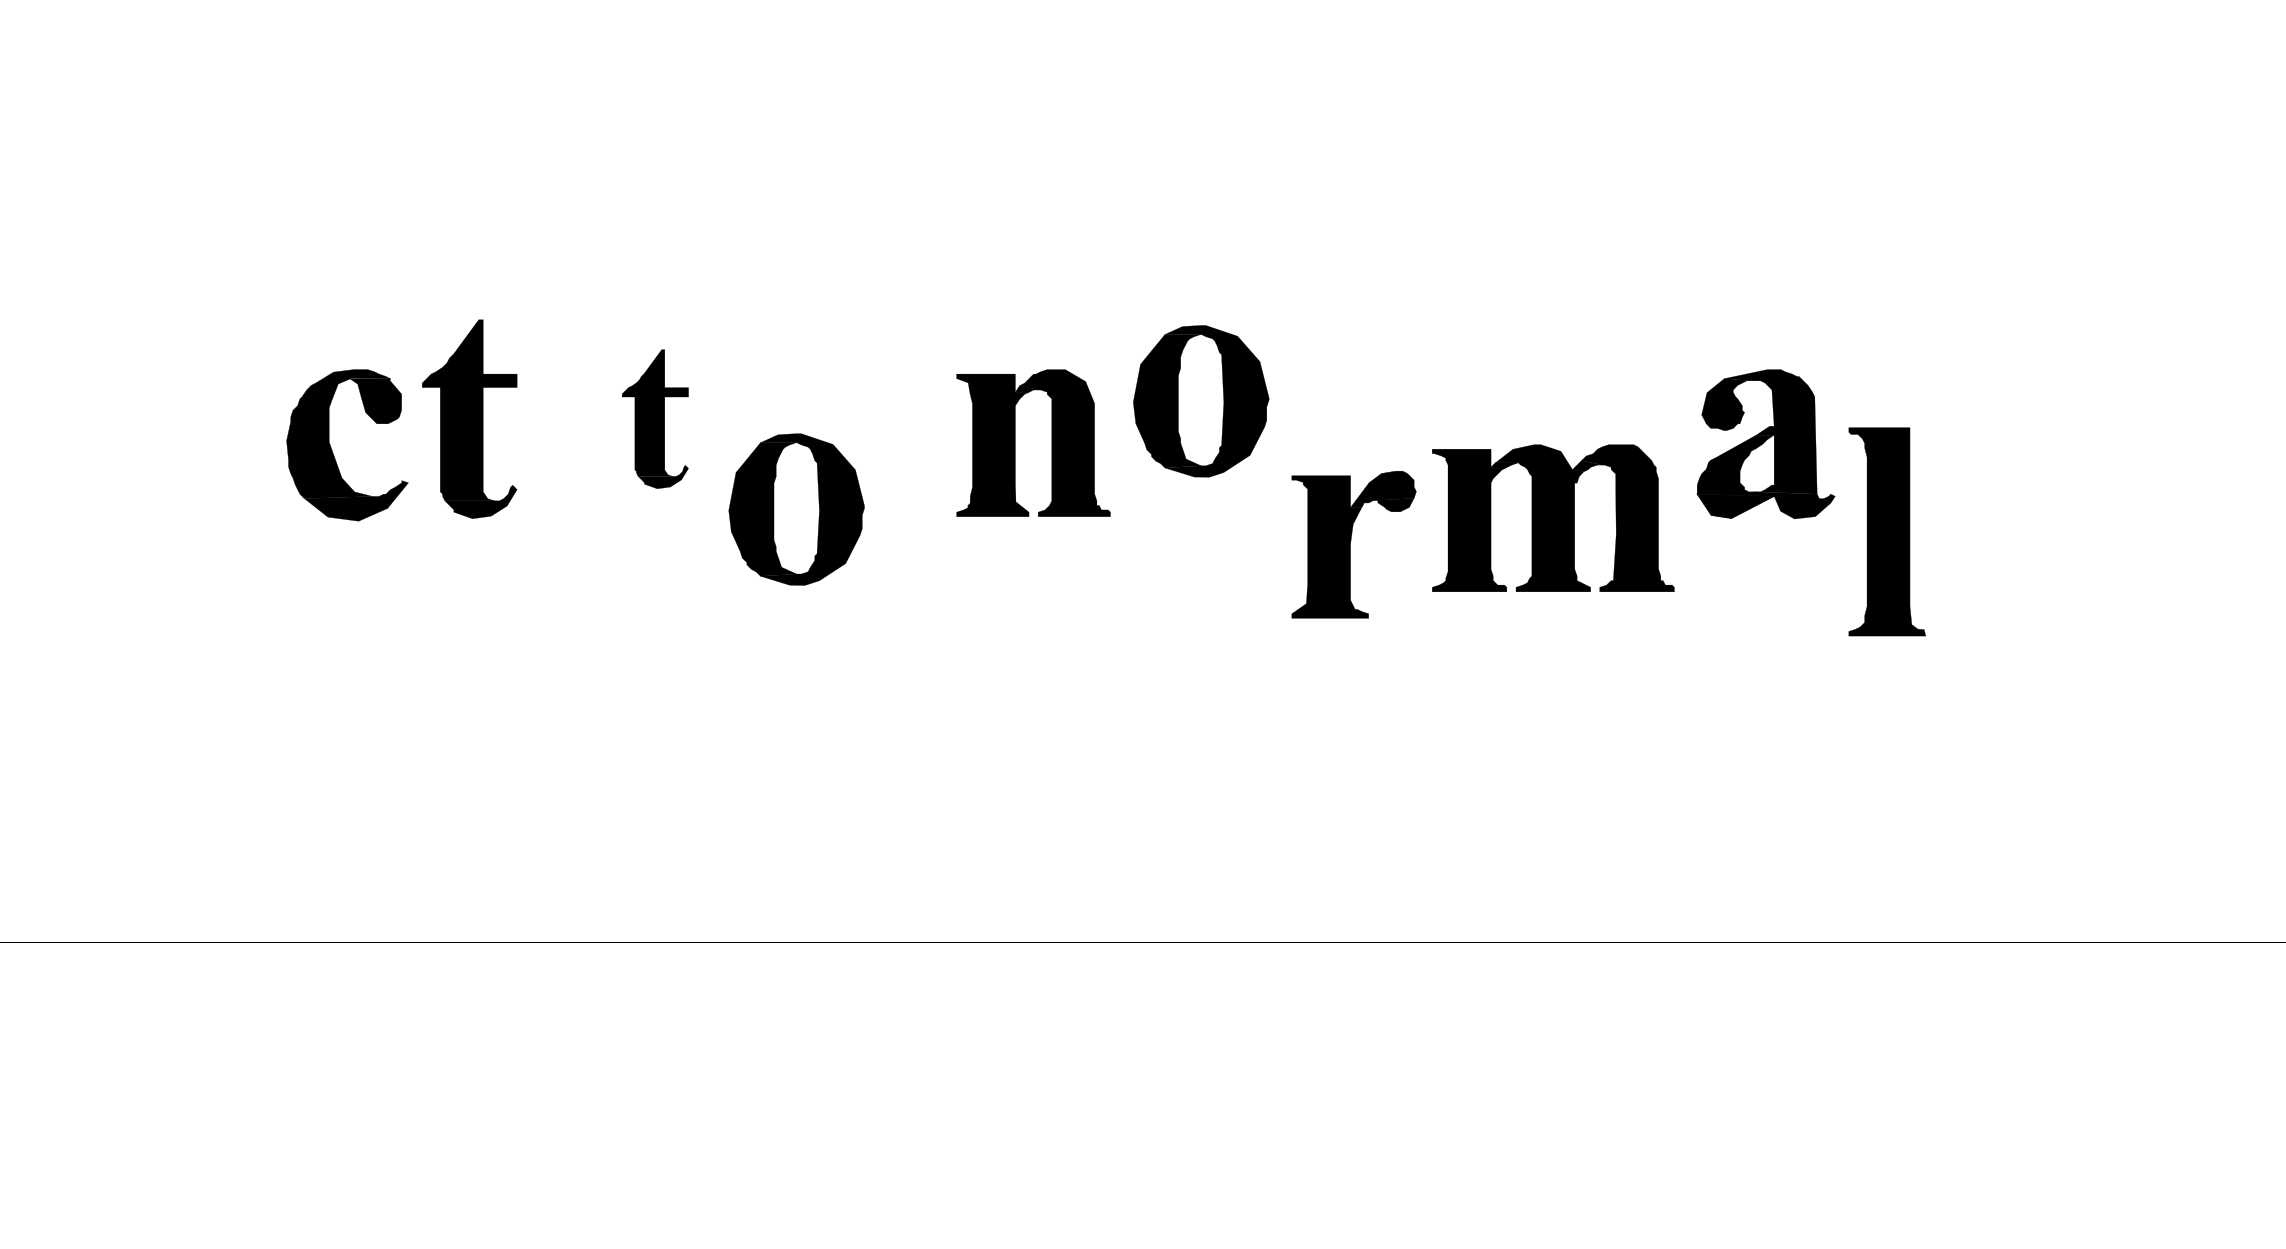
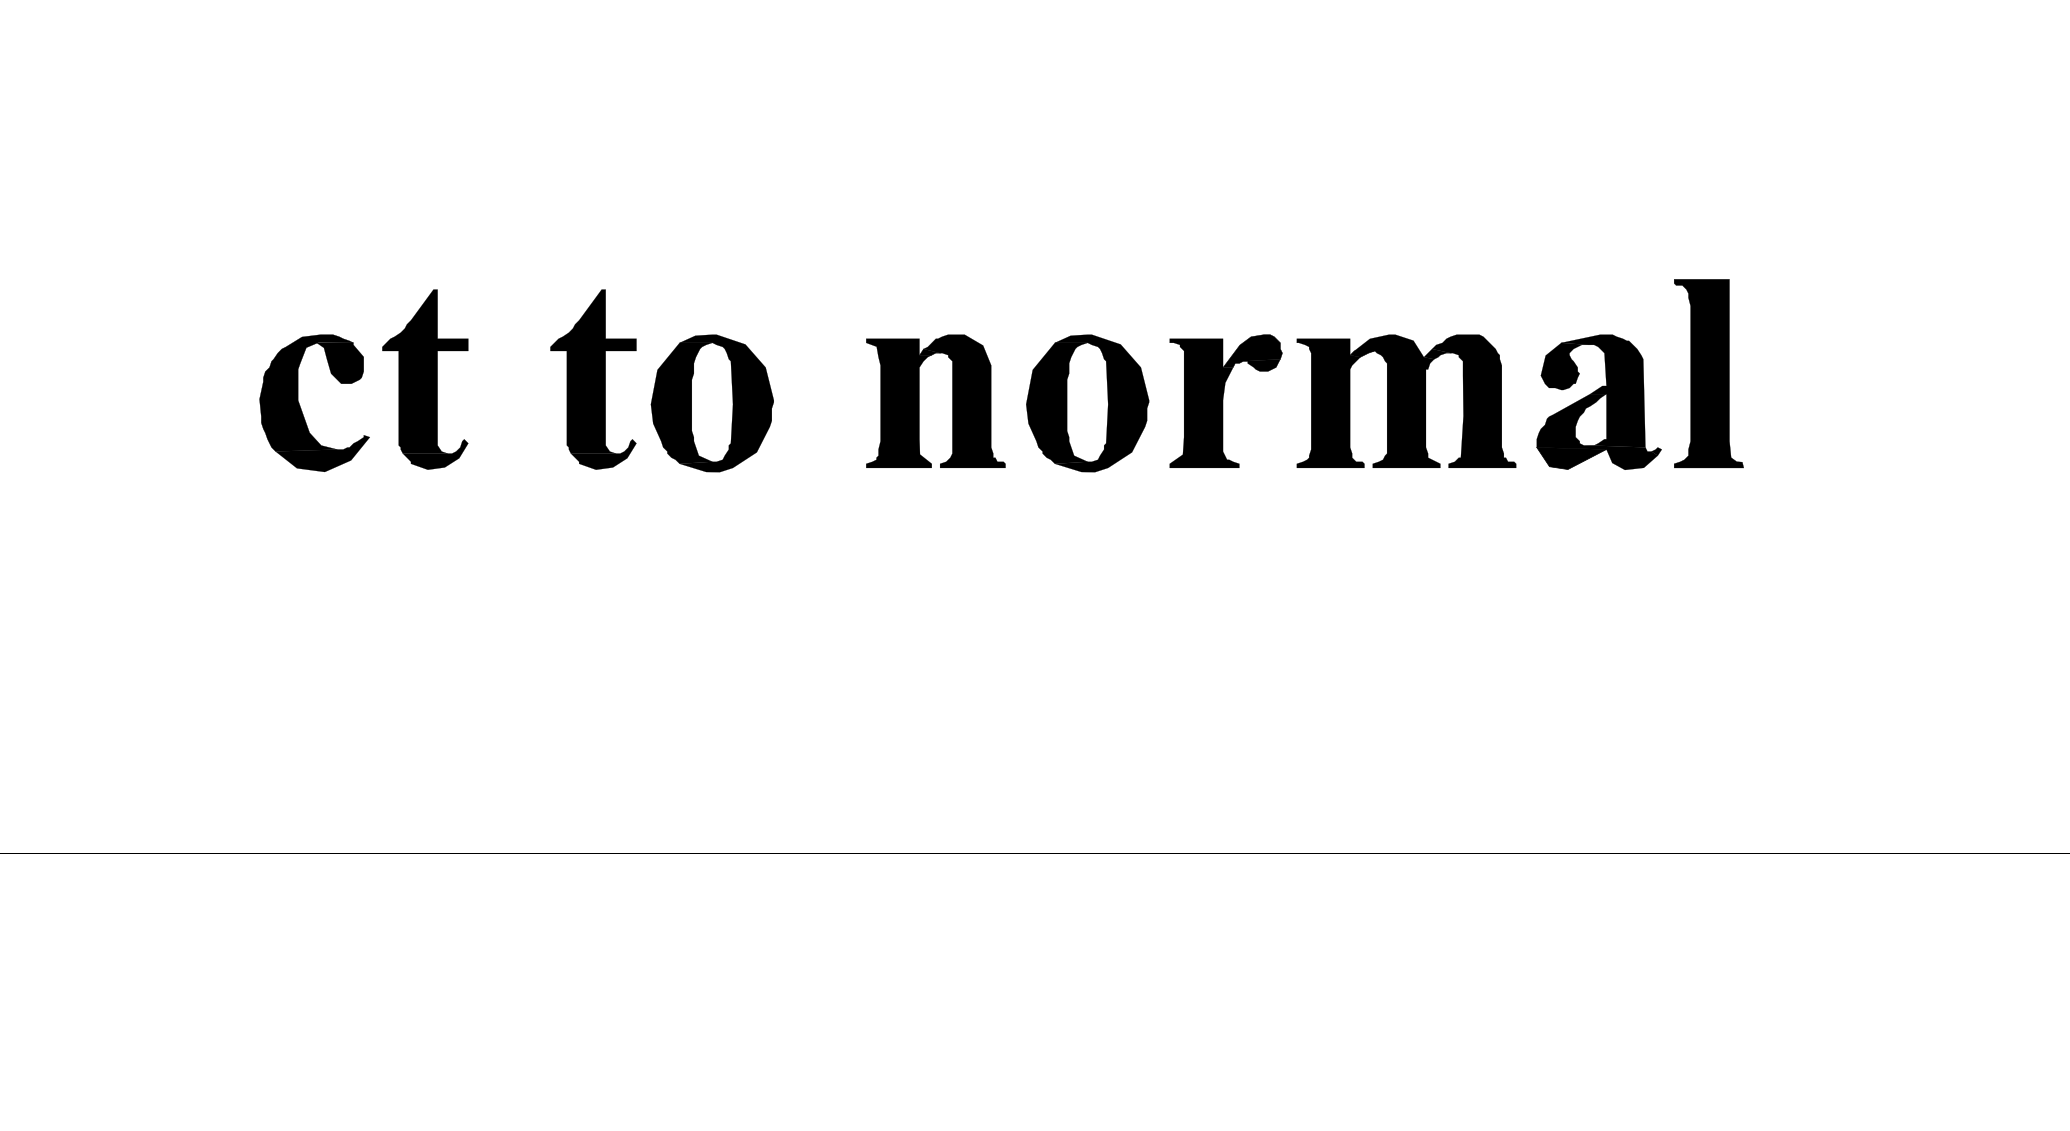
part: (1200, 401) -> (1087, 403), moved
part: (655, 419) -> (593, 379), size x1.43
part: (795, 509) -> (711, 403), moved
part: (1553, 517) -> (1406, 400), moved
part: (1886, 531) -> (1708, 373), moved
part: (1353, 543) -> (1225, 400), moved

